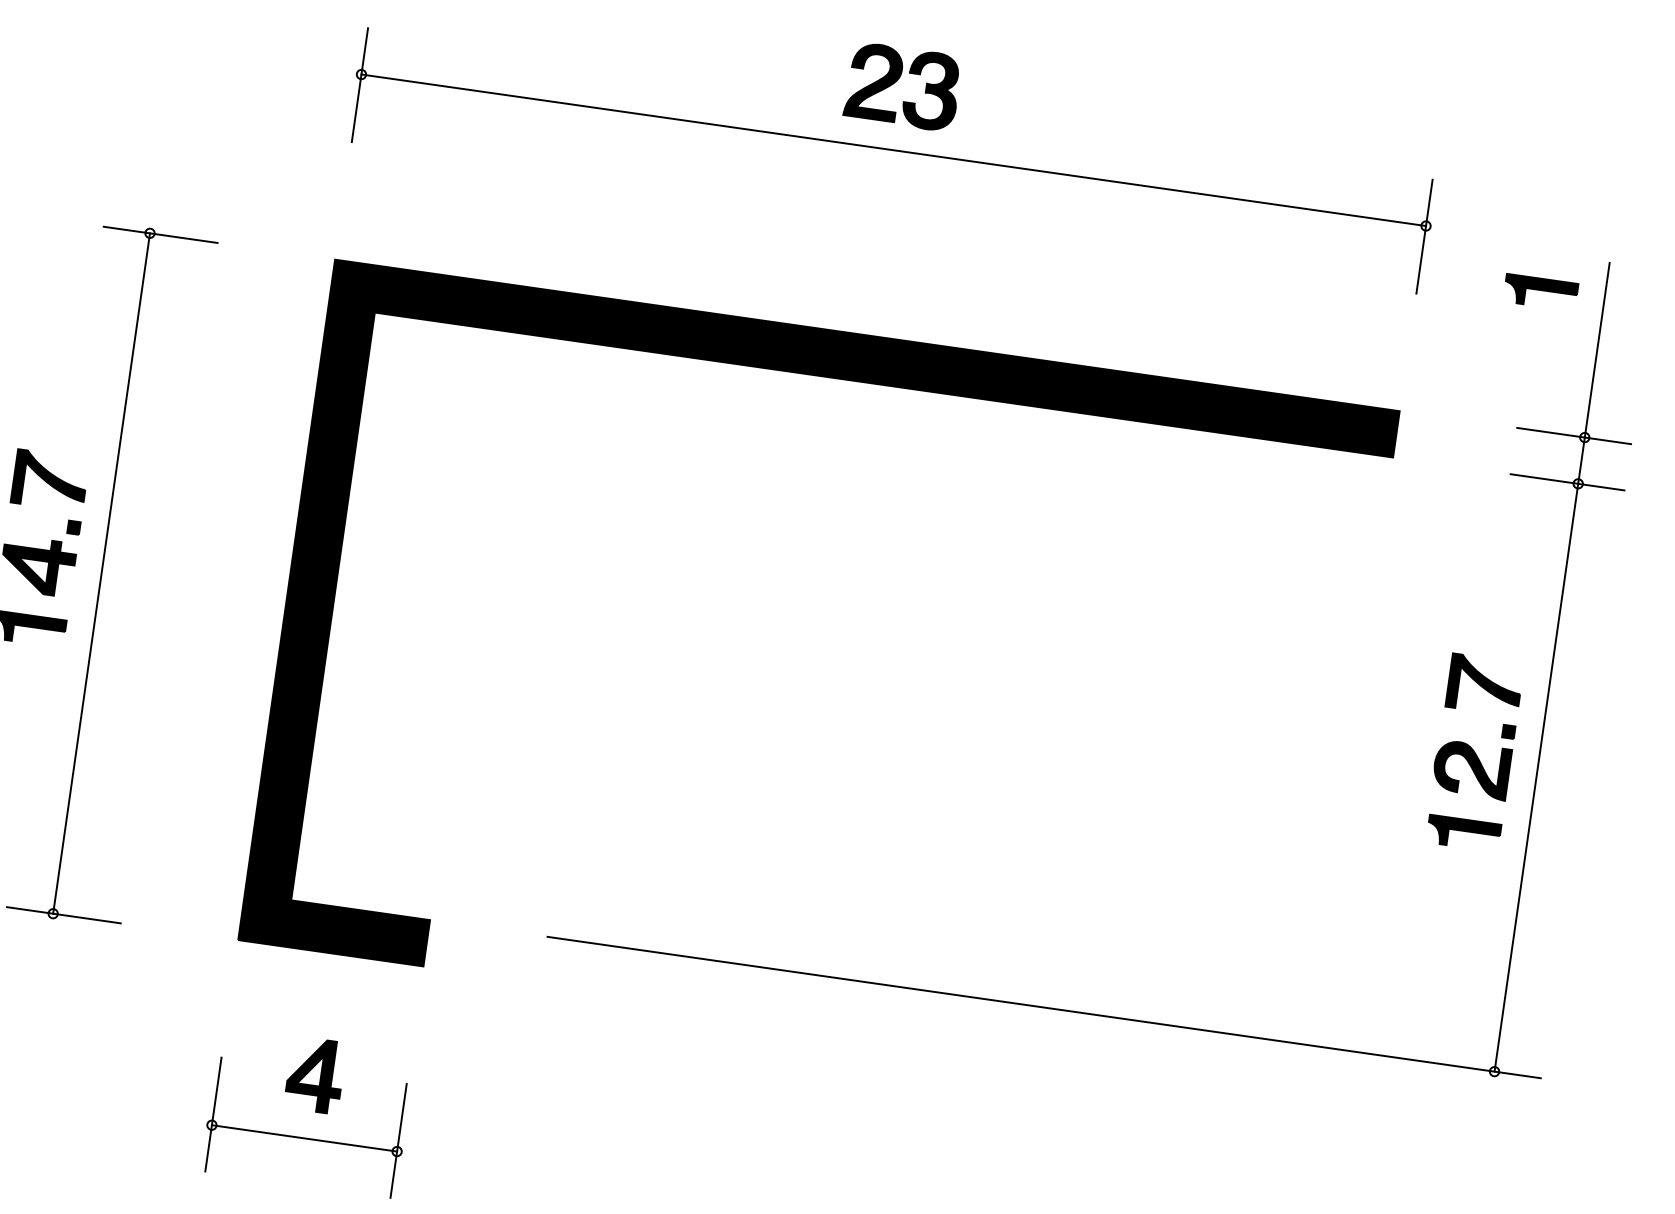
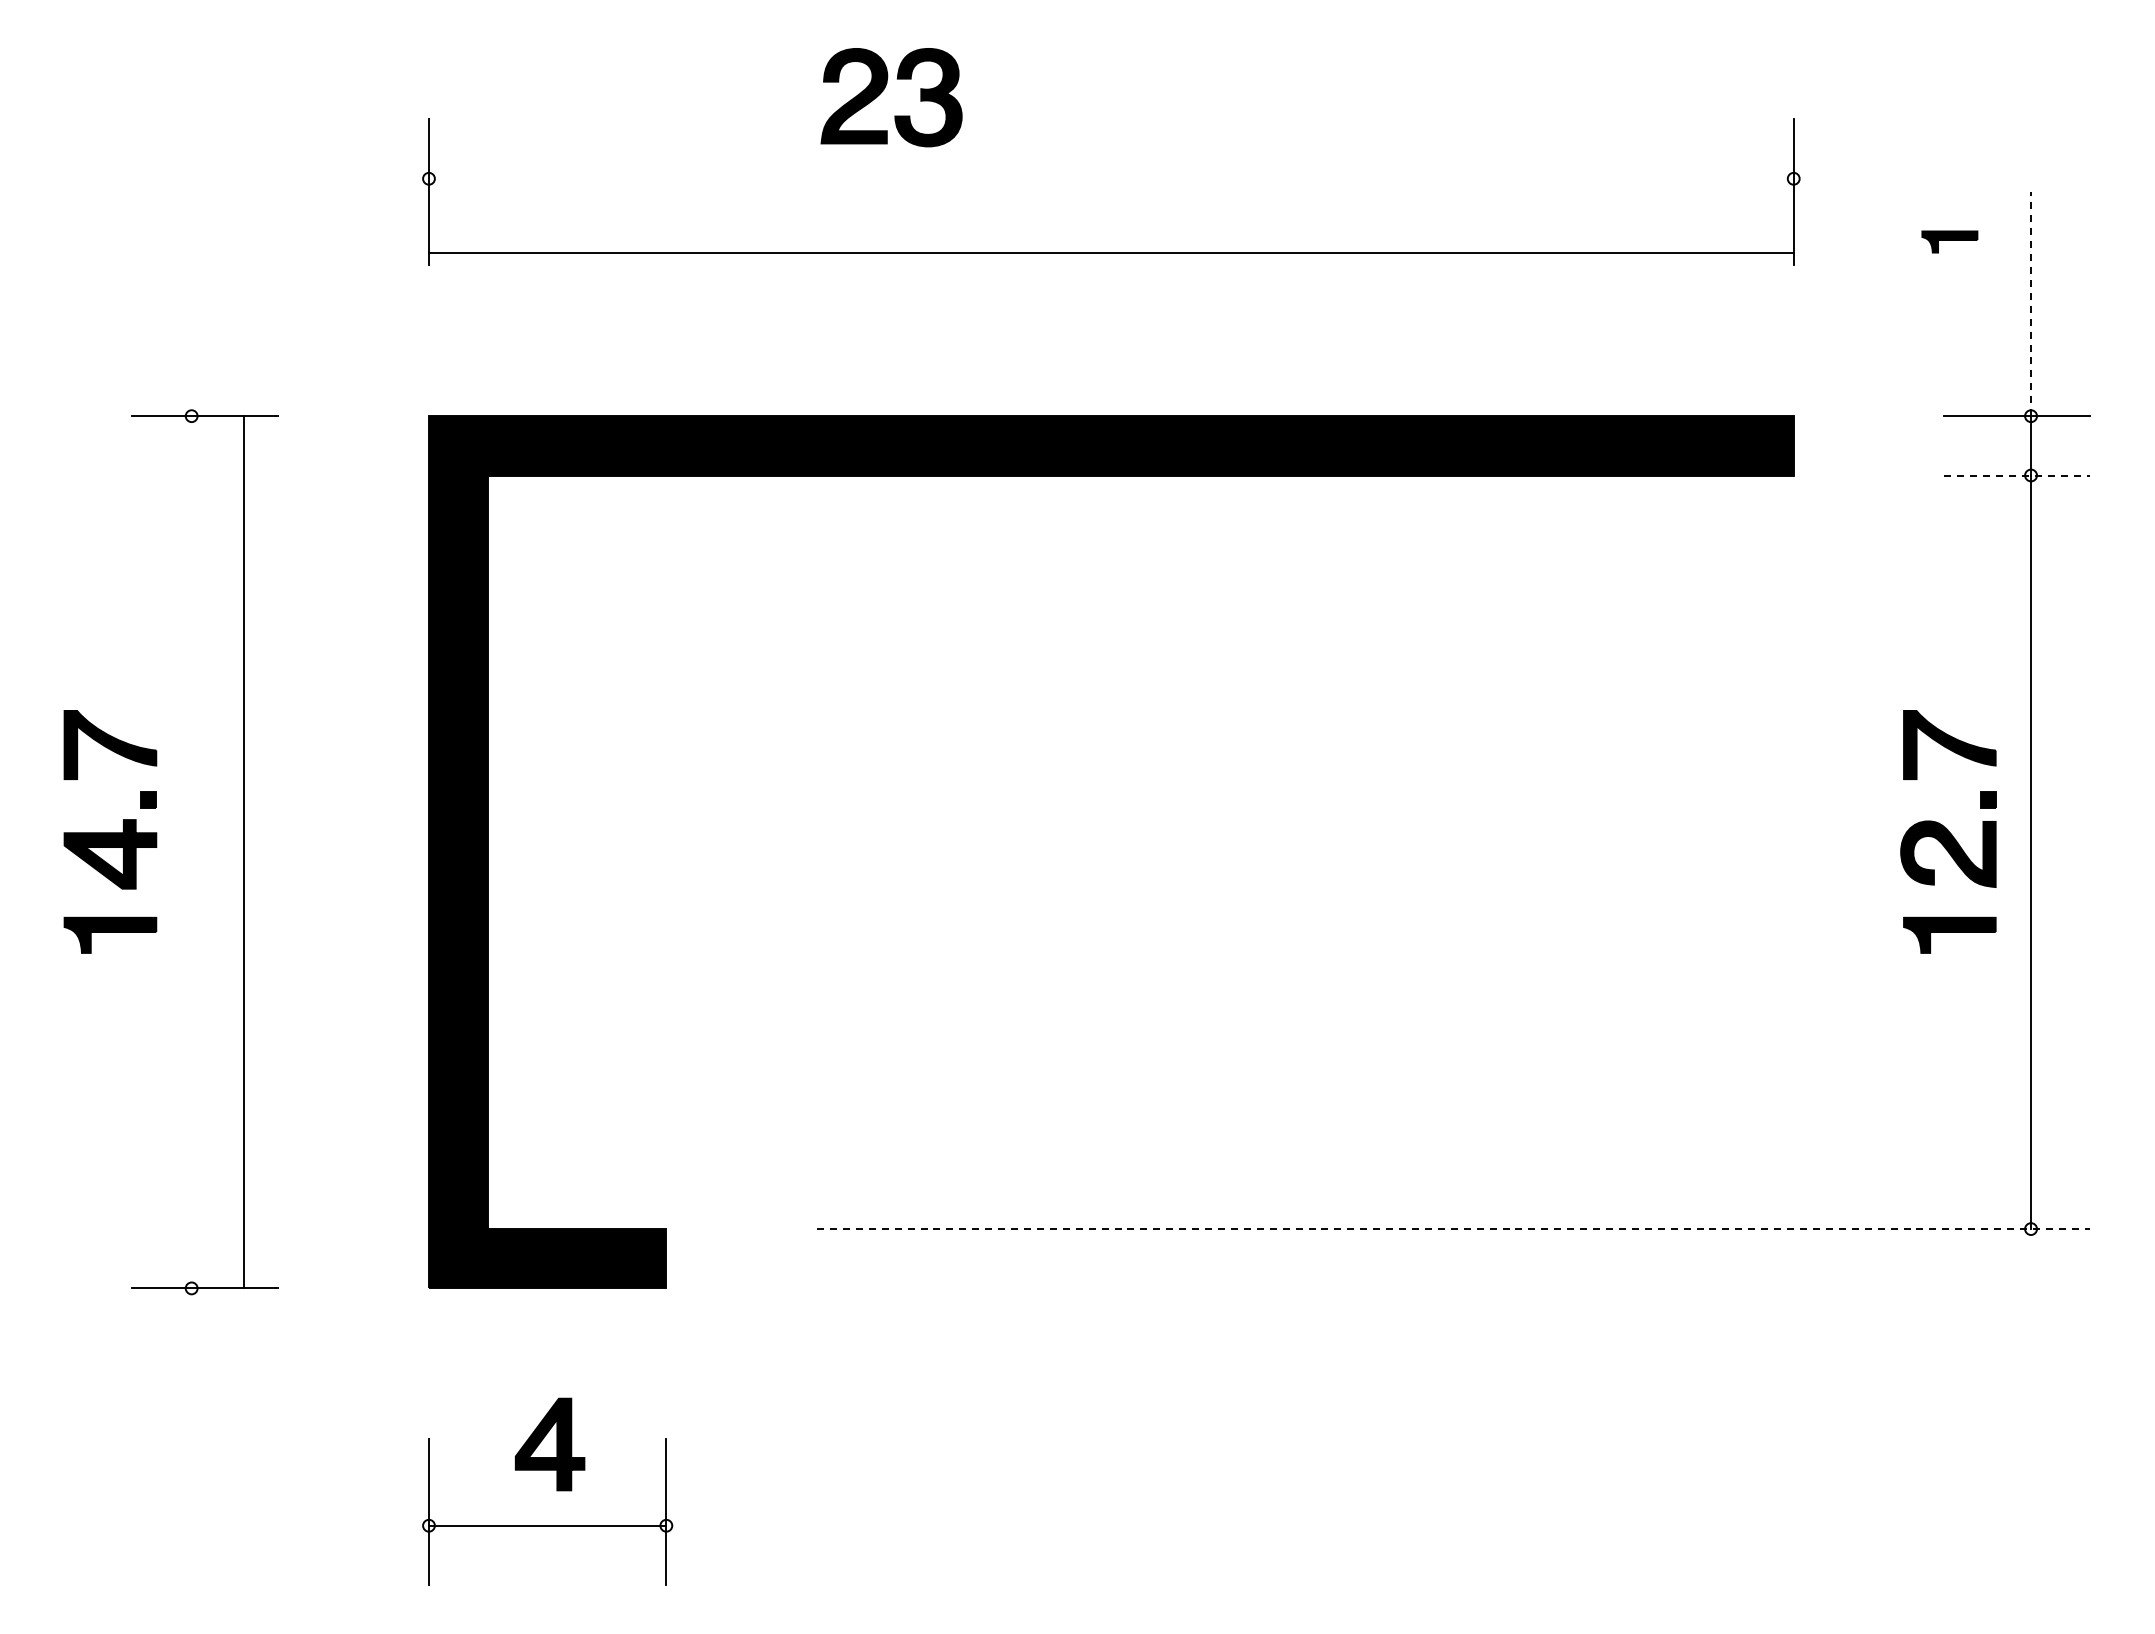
part: (897, 81) -> (883, 91), moved
line: (893, 149) -> (1110, 252), moved
part: (1540, 292) -> (1949, 241), size x0.6
line: (1597, 350) -> (2031, 304), solid -> dashed
line: (1567, 482) -> (2017, 475), solid -> dashed
line: (101, 573) -> (243, 852), moved
line: (1043, 1007) -> (1453, 1229), solid -> dashed

